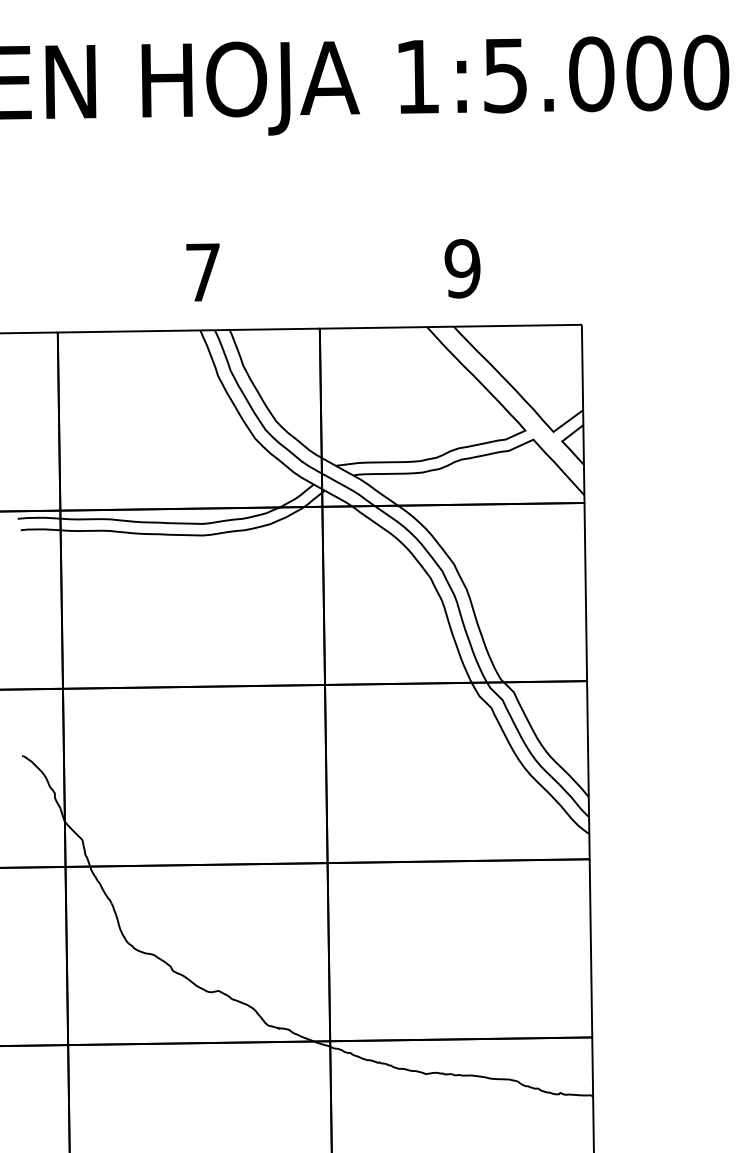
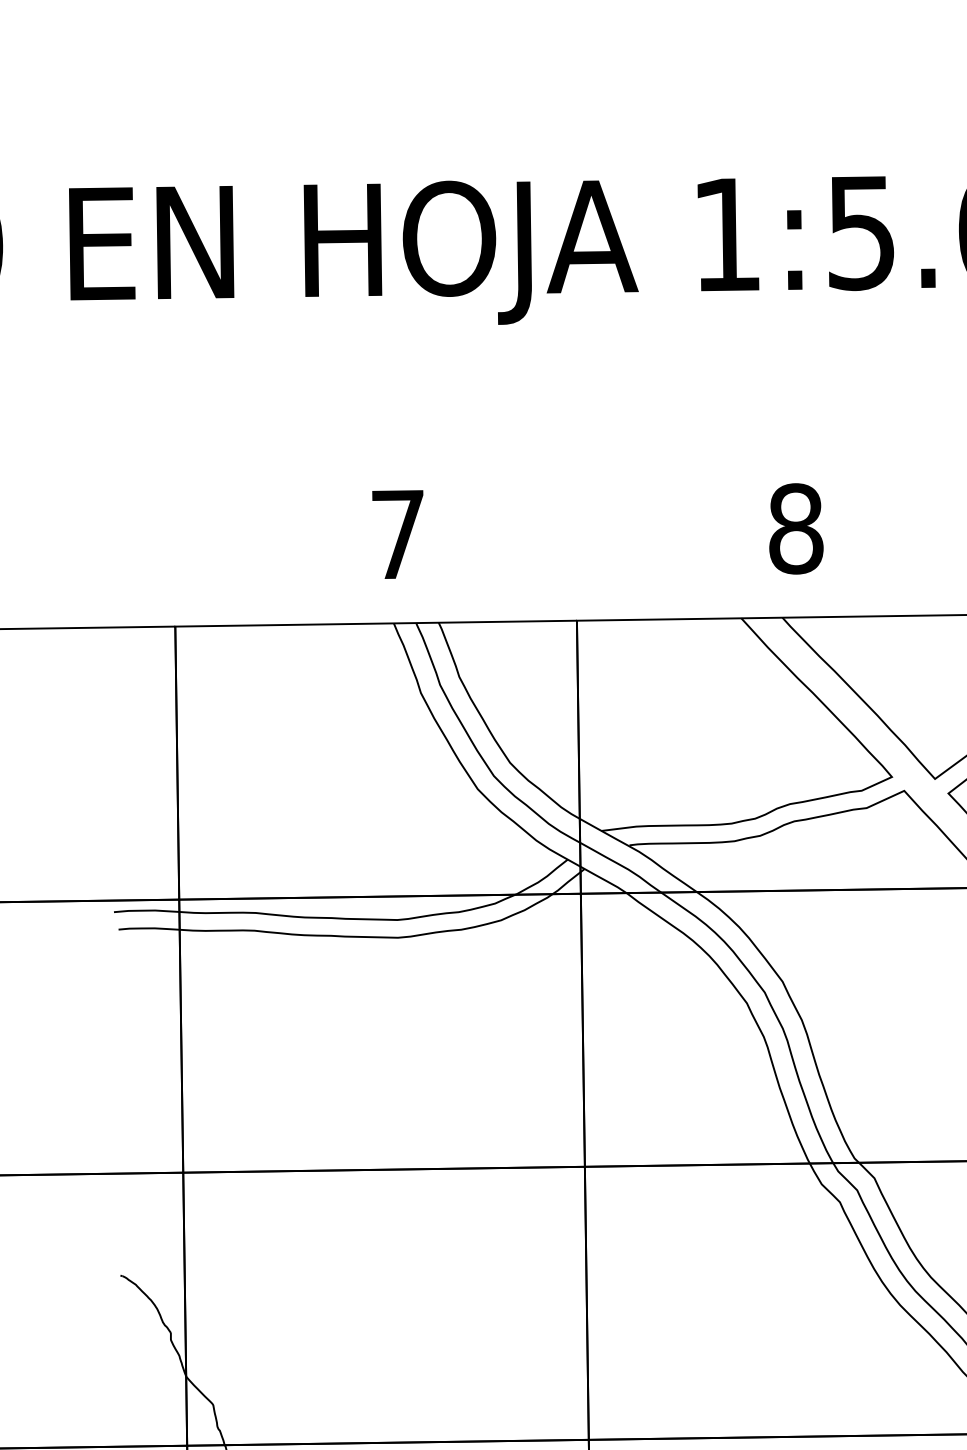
text: (462, 268) -> (795, 528), 9 -> 8

